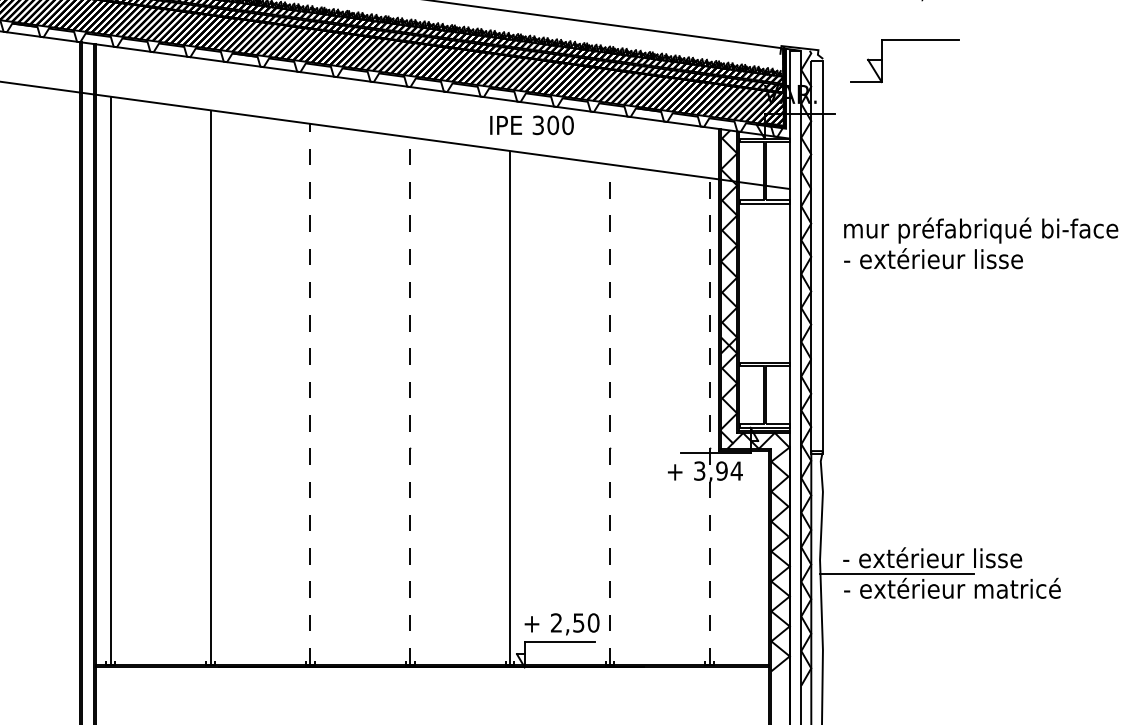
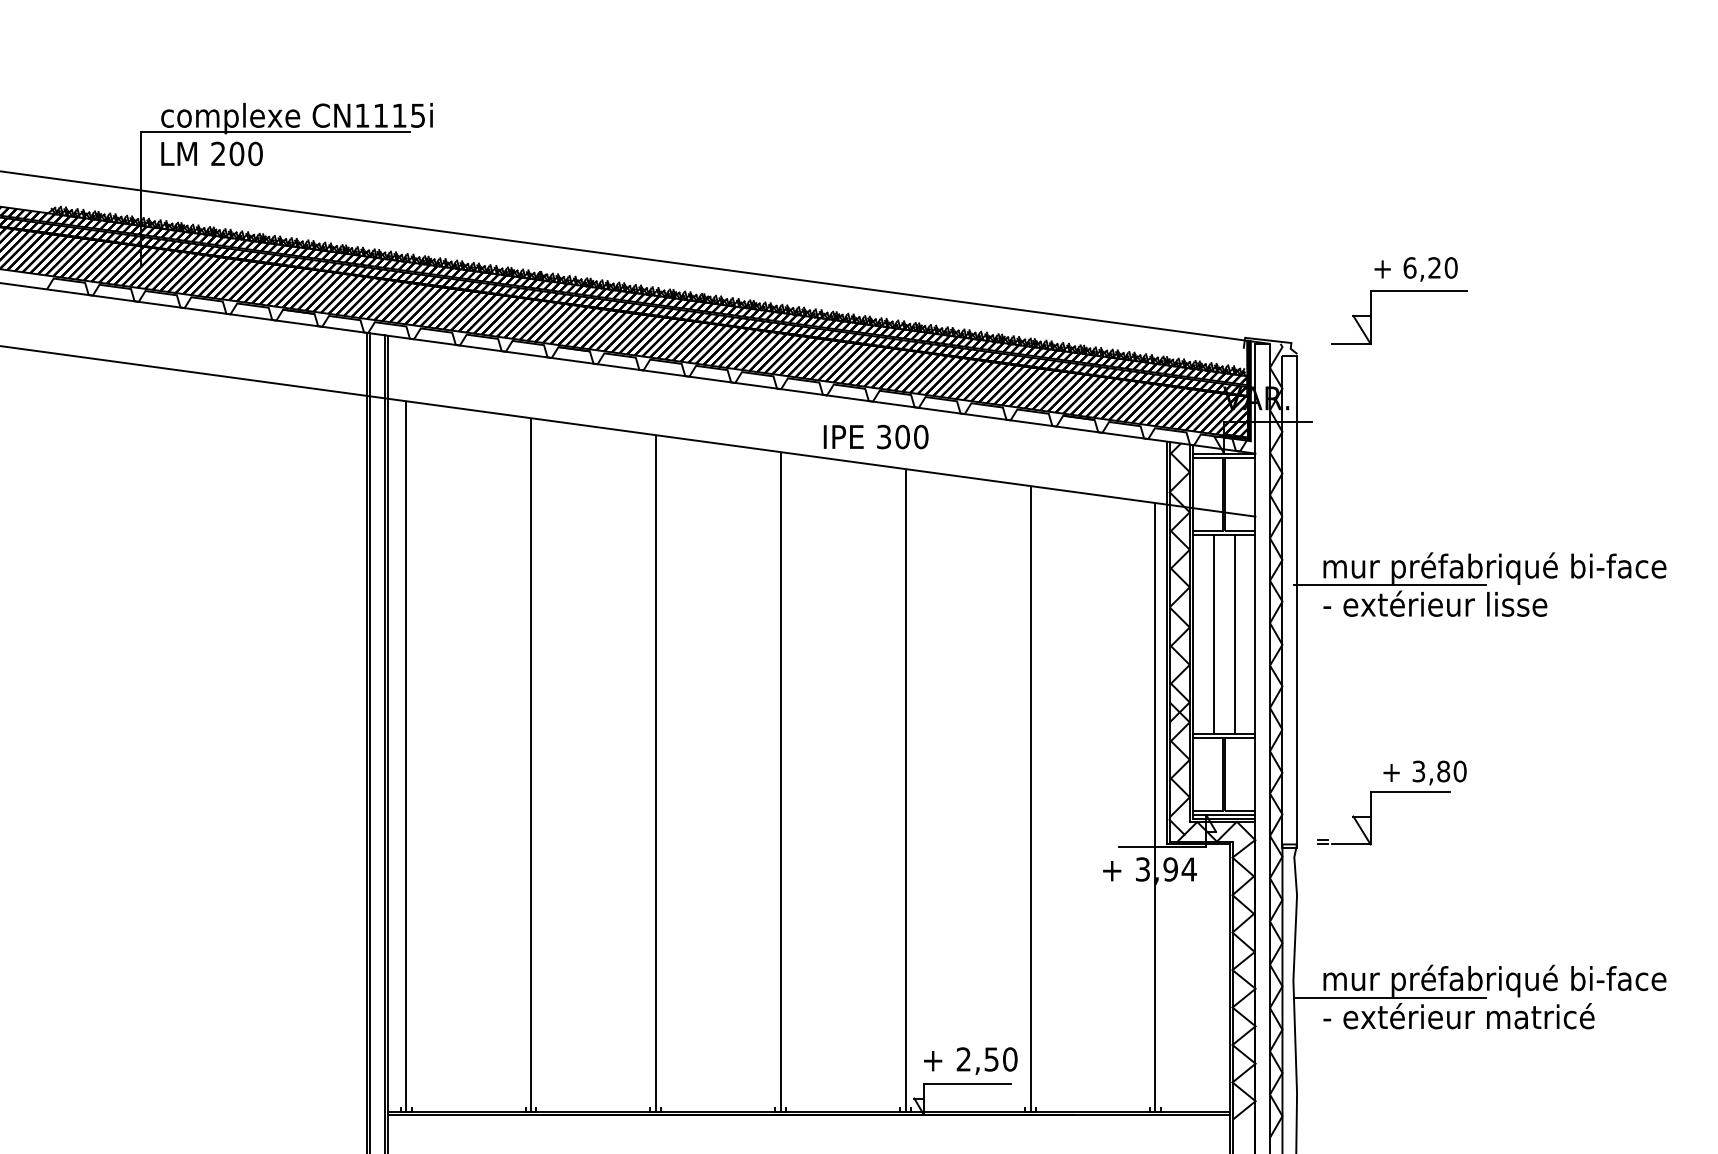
part: (904, 40) -> (1399, 291), moved
text: (531, 124) -> (875, 436), moved
line: (896, 244) -> (1389, 585), added
line: (756, 282) -> (1213, 633), added
line: (772, 282) -> (1234, 633), added
line: (310, 394) -> (655, 773), dashed -> solid
line: (409, 400) -> (780, 781), dashed -> solid
part: (898, 409) -> (1391, 792), added
line: (609, 414) -> (1030, 798), dashed -> solid
line: (709, 421) -> (1155, 807), dashed -> solid
text: (980, 559) -> (1494, 980), - extérieur lisse -> mur préfabriqué bi-face

